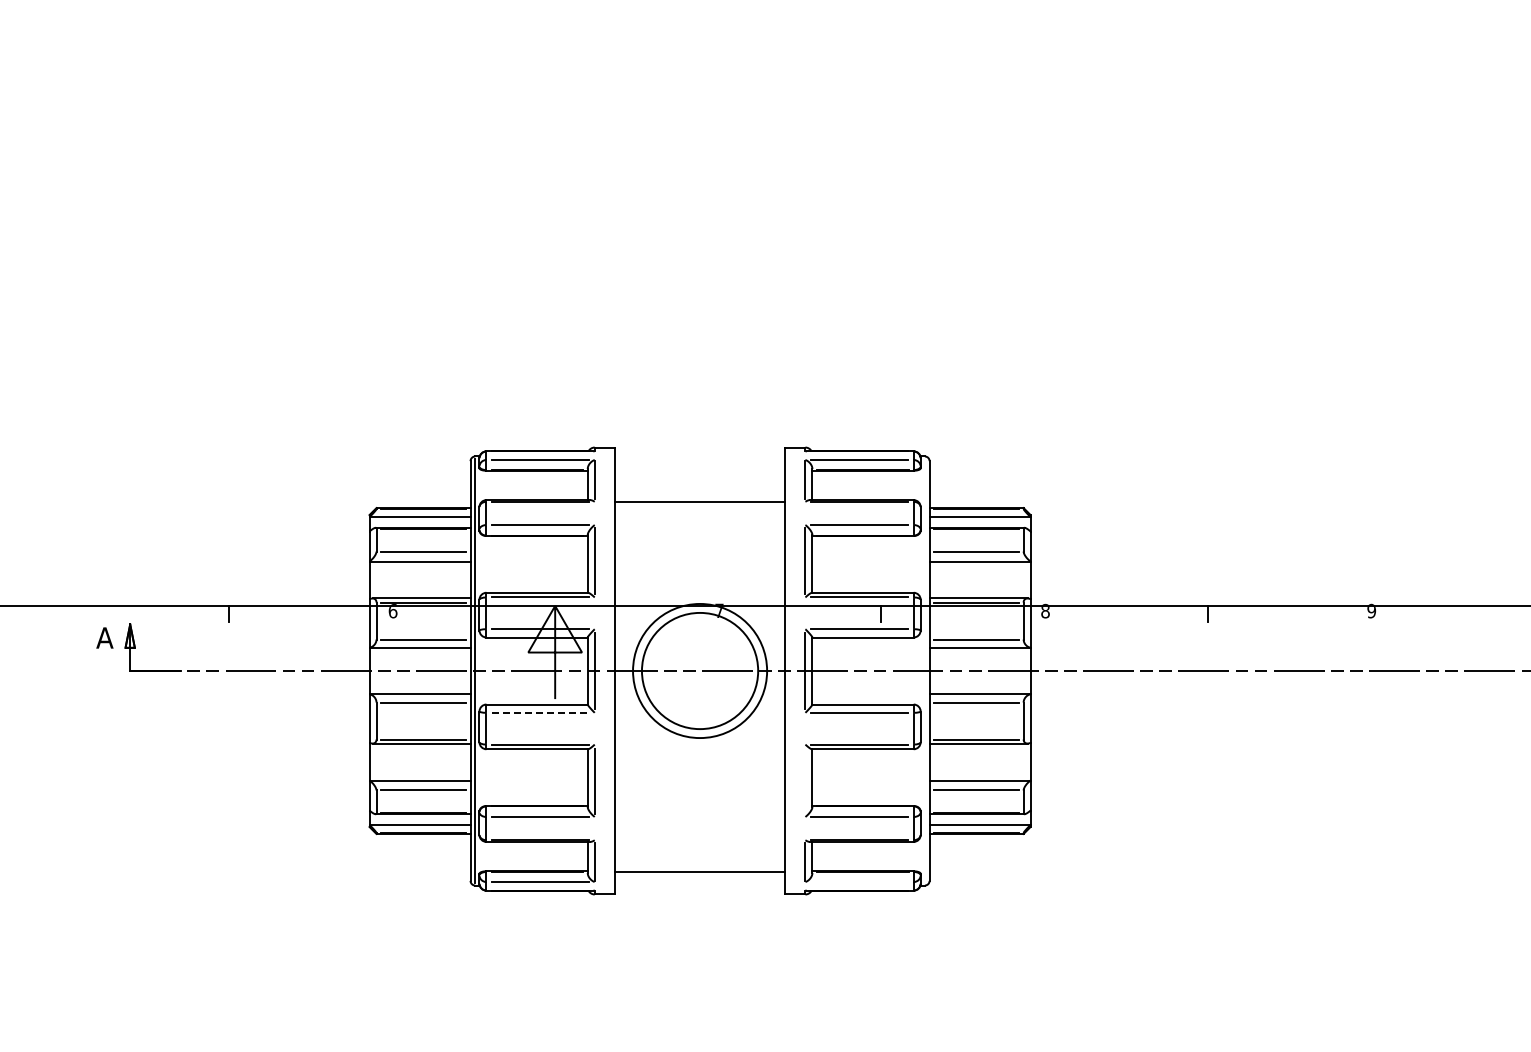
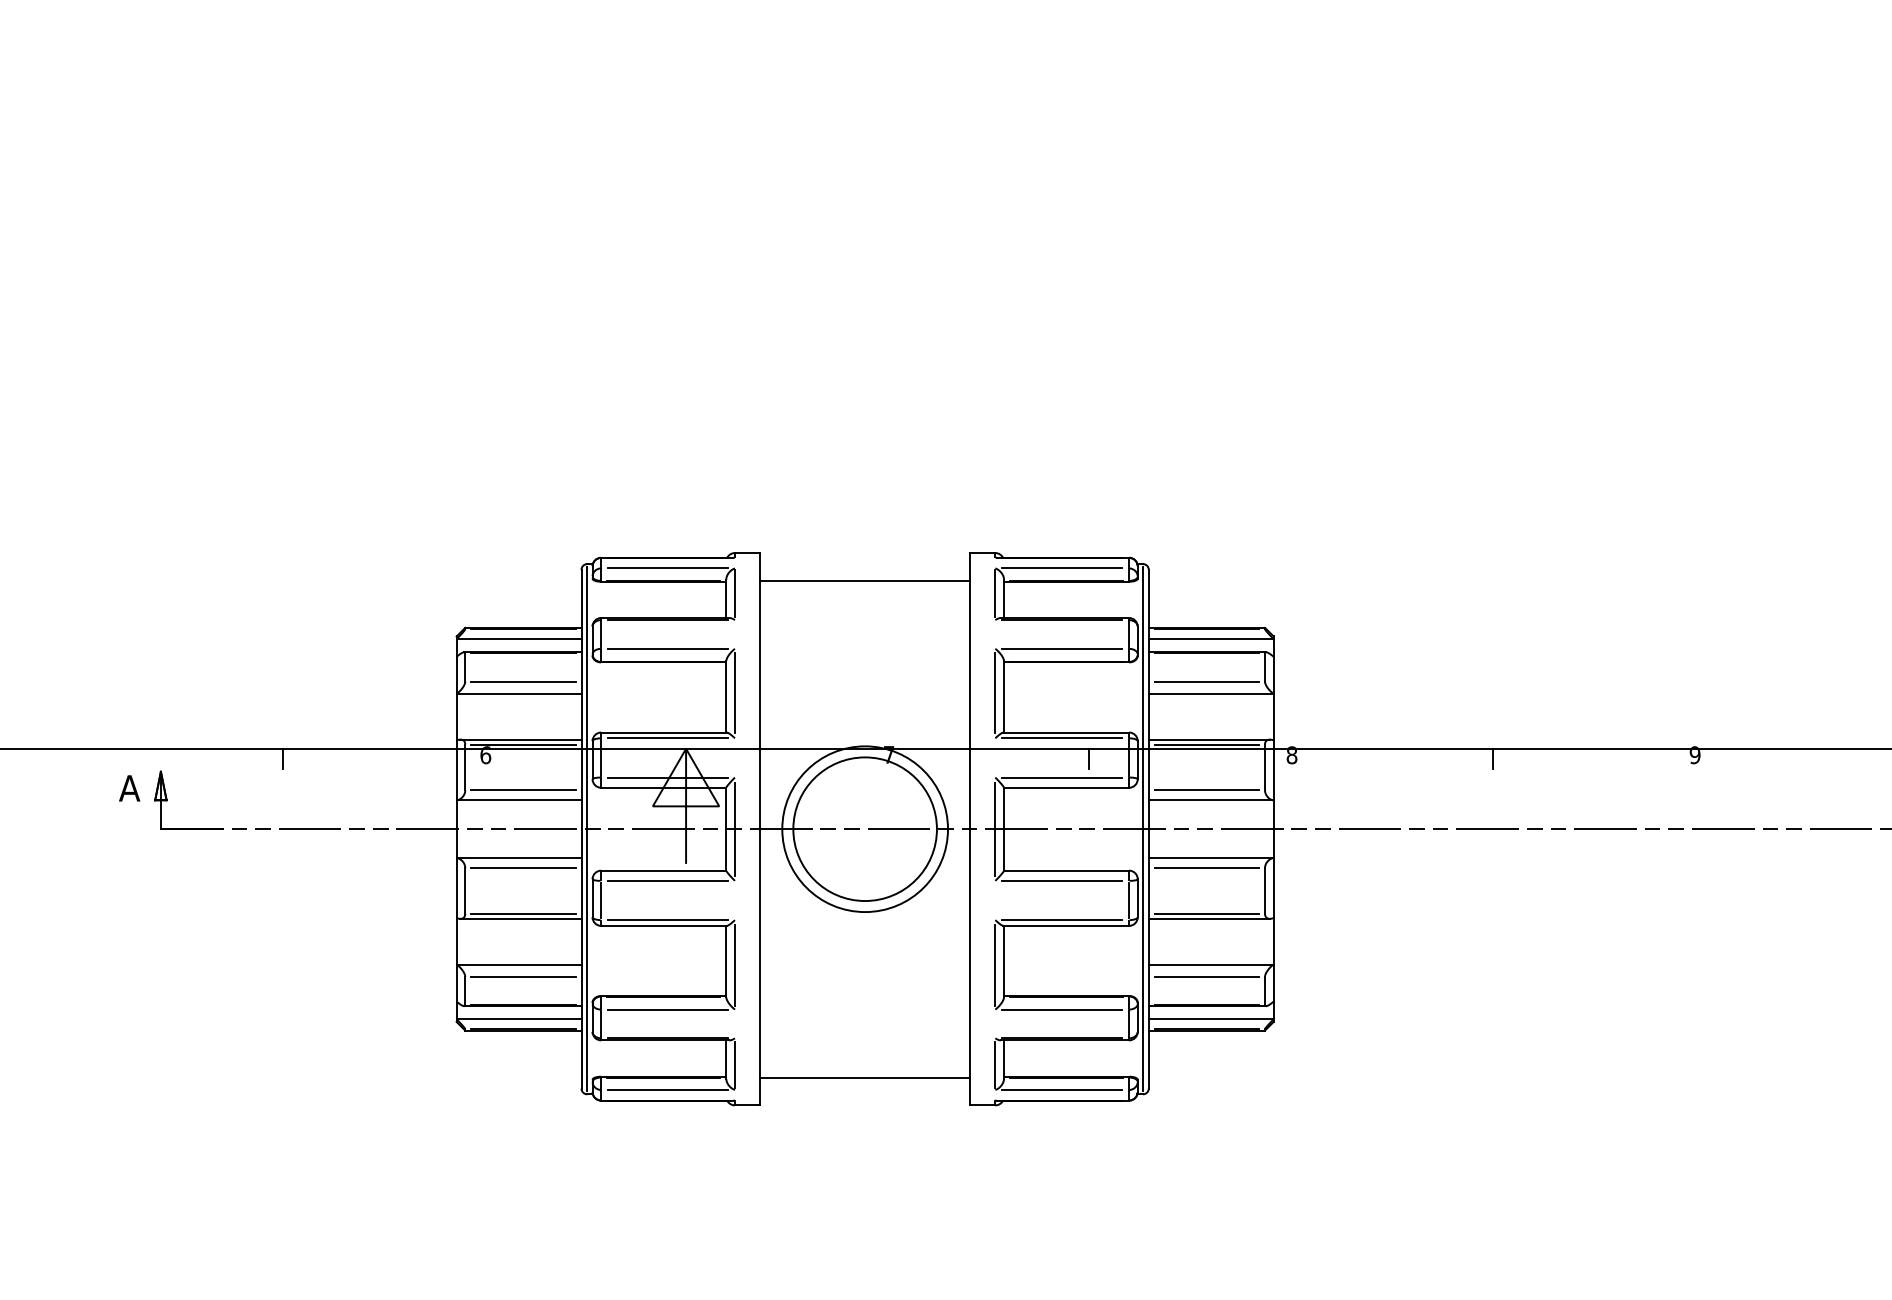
line: (699, 501) -> (864, 580), moved
line: (924, 670) -> (1142, 828), added
line: (540, 712) -> (667, 880), dashed -> solid
line: (805, 780) -> (995, 964), added
line: (859, 882) -> (1062, 1090), added

